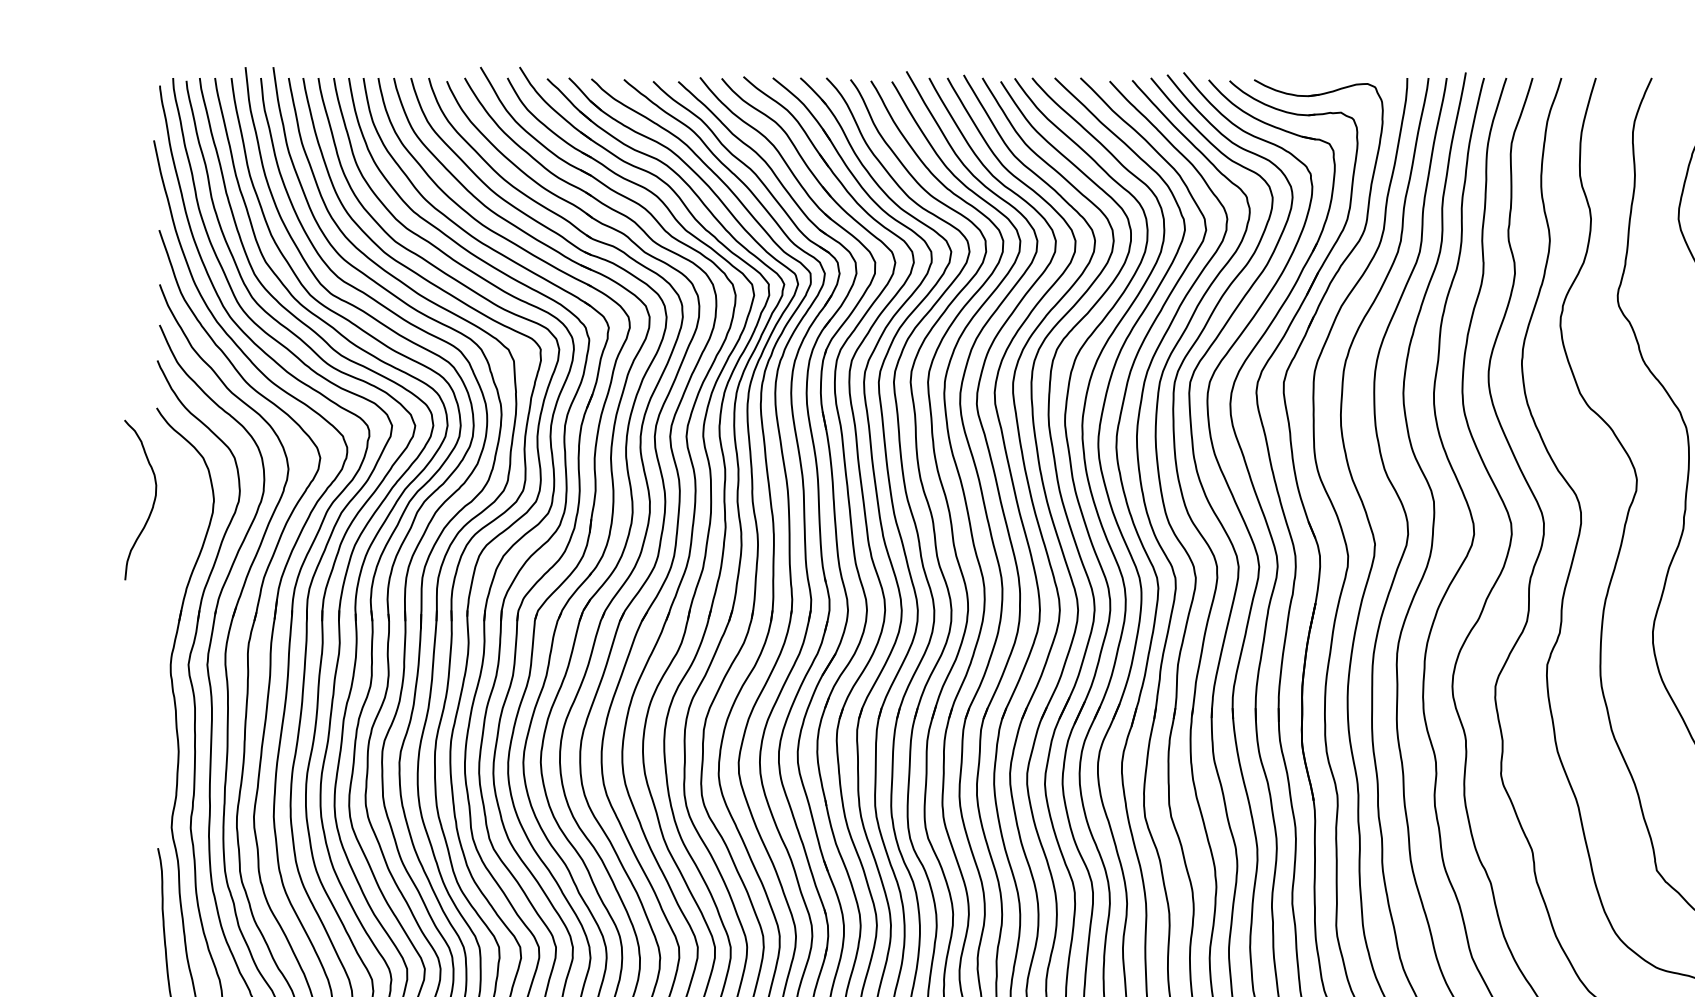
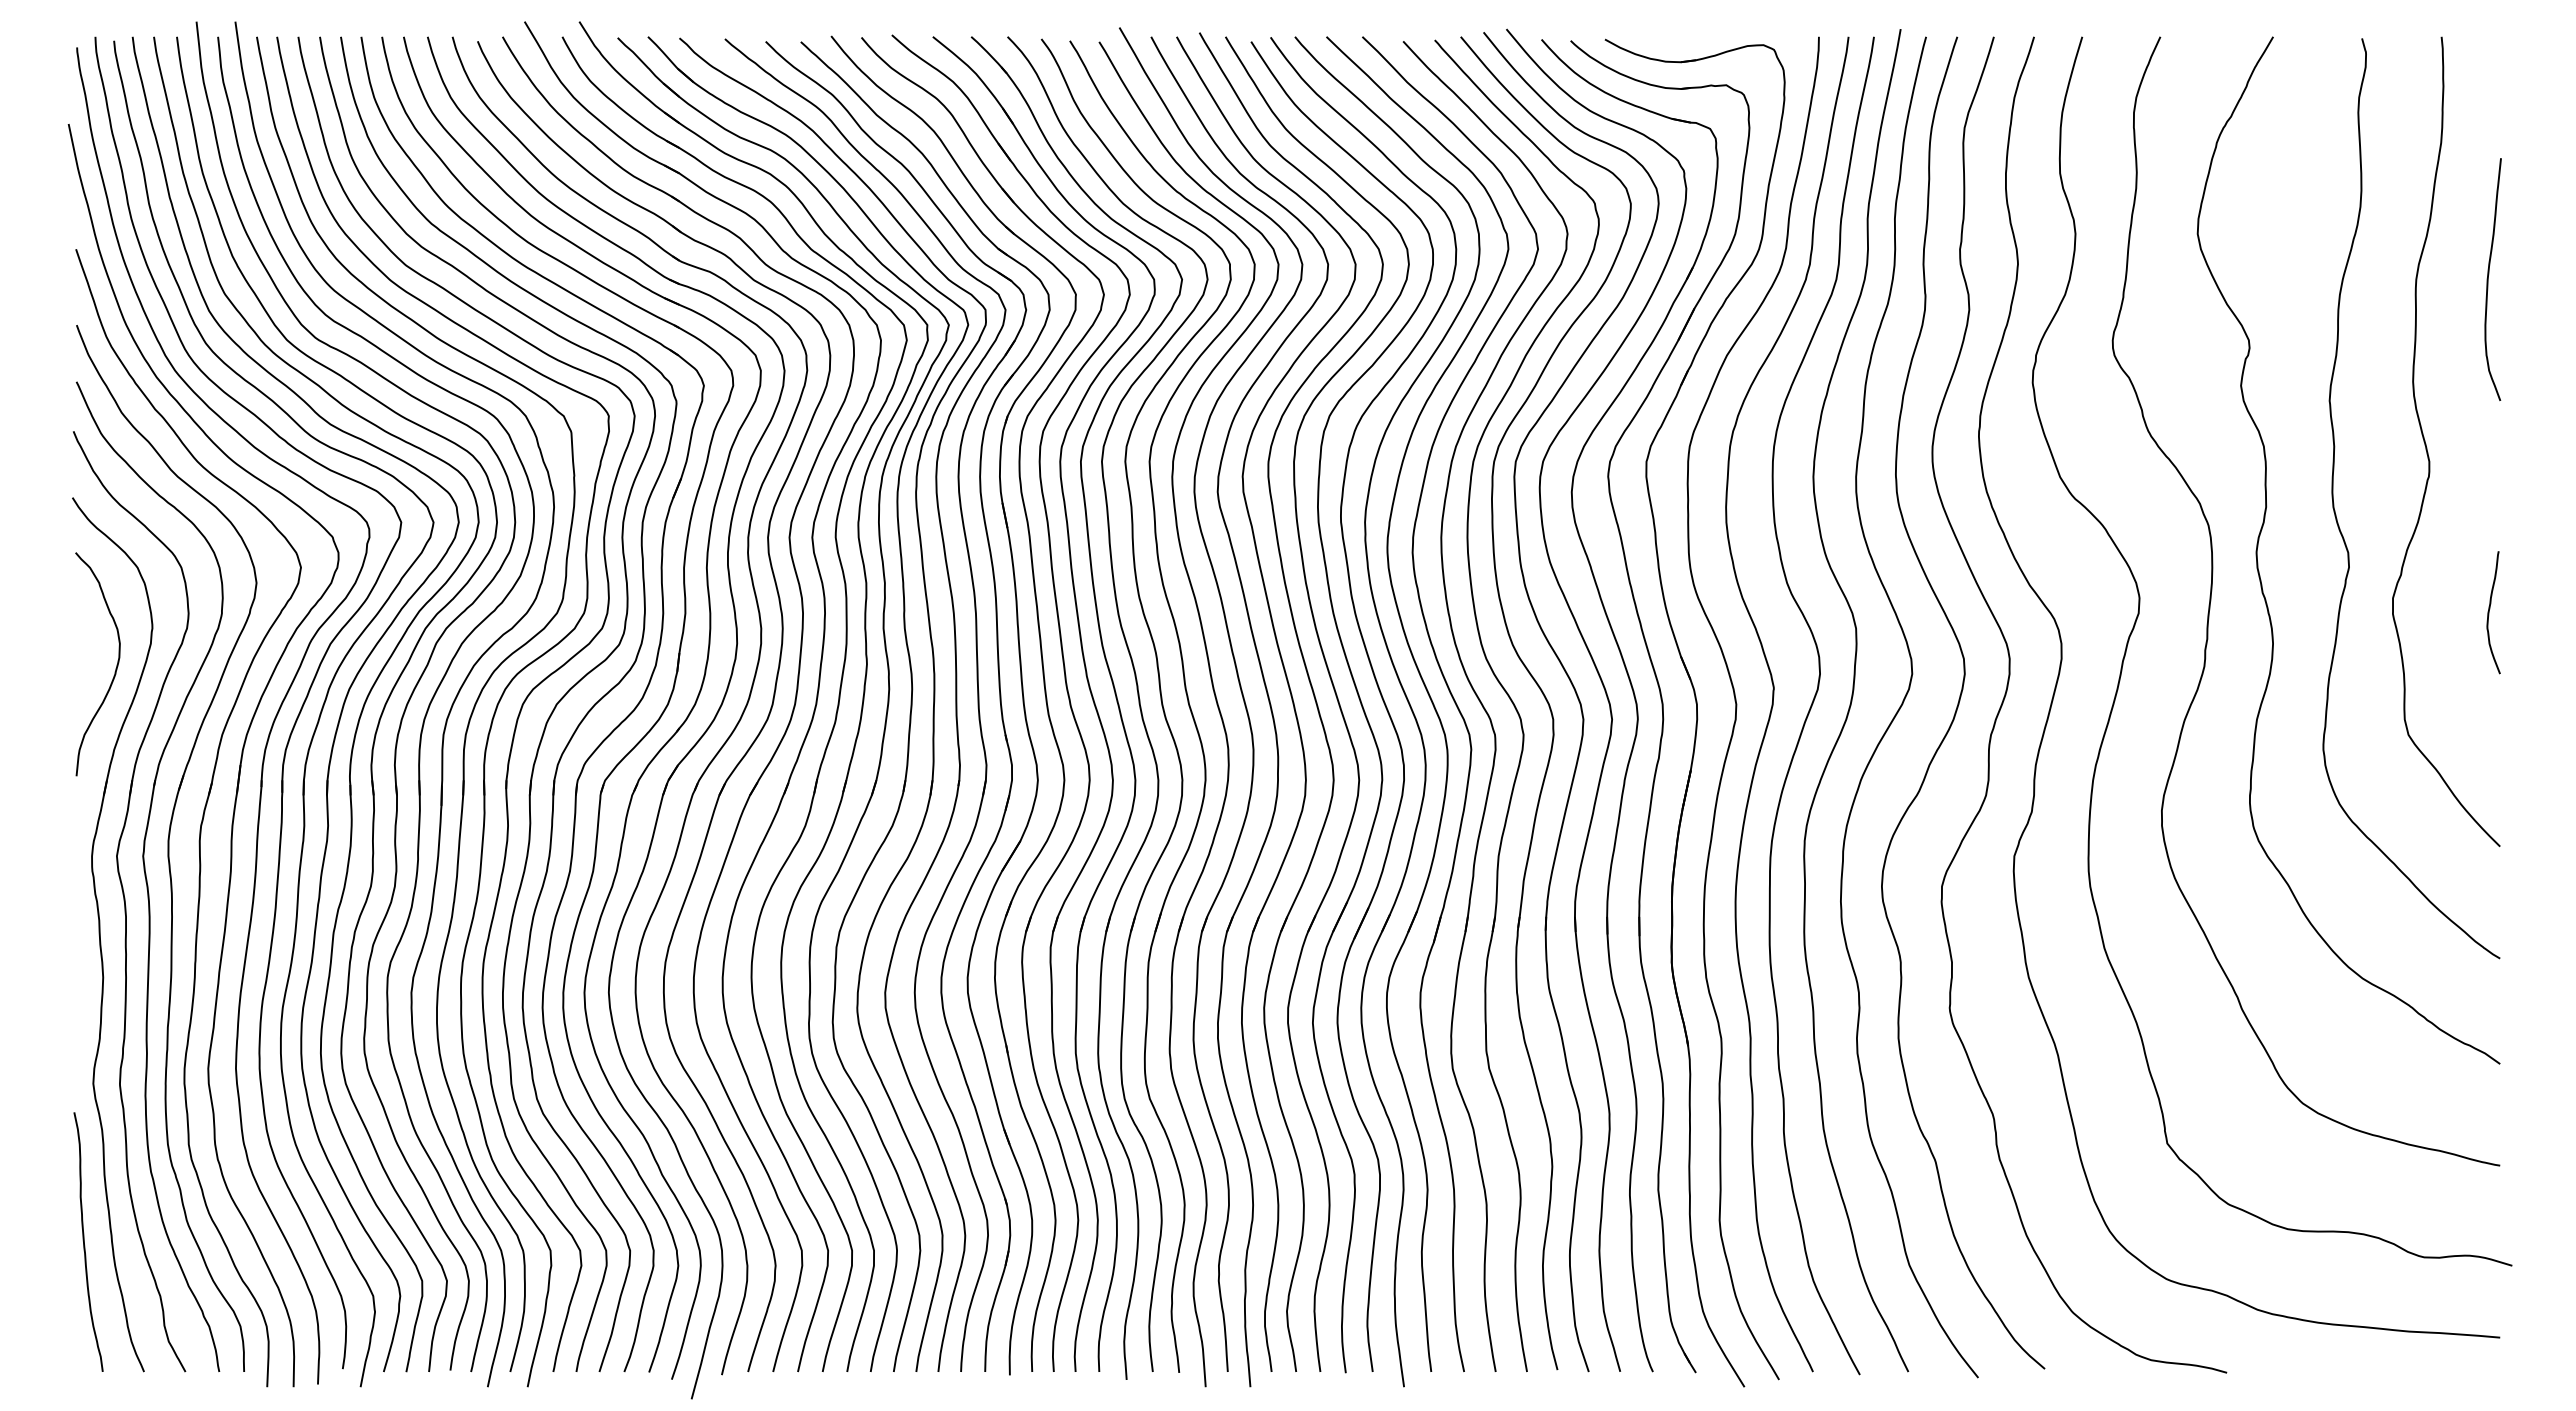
curve: (153, 503) -> (115, 668), moved

